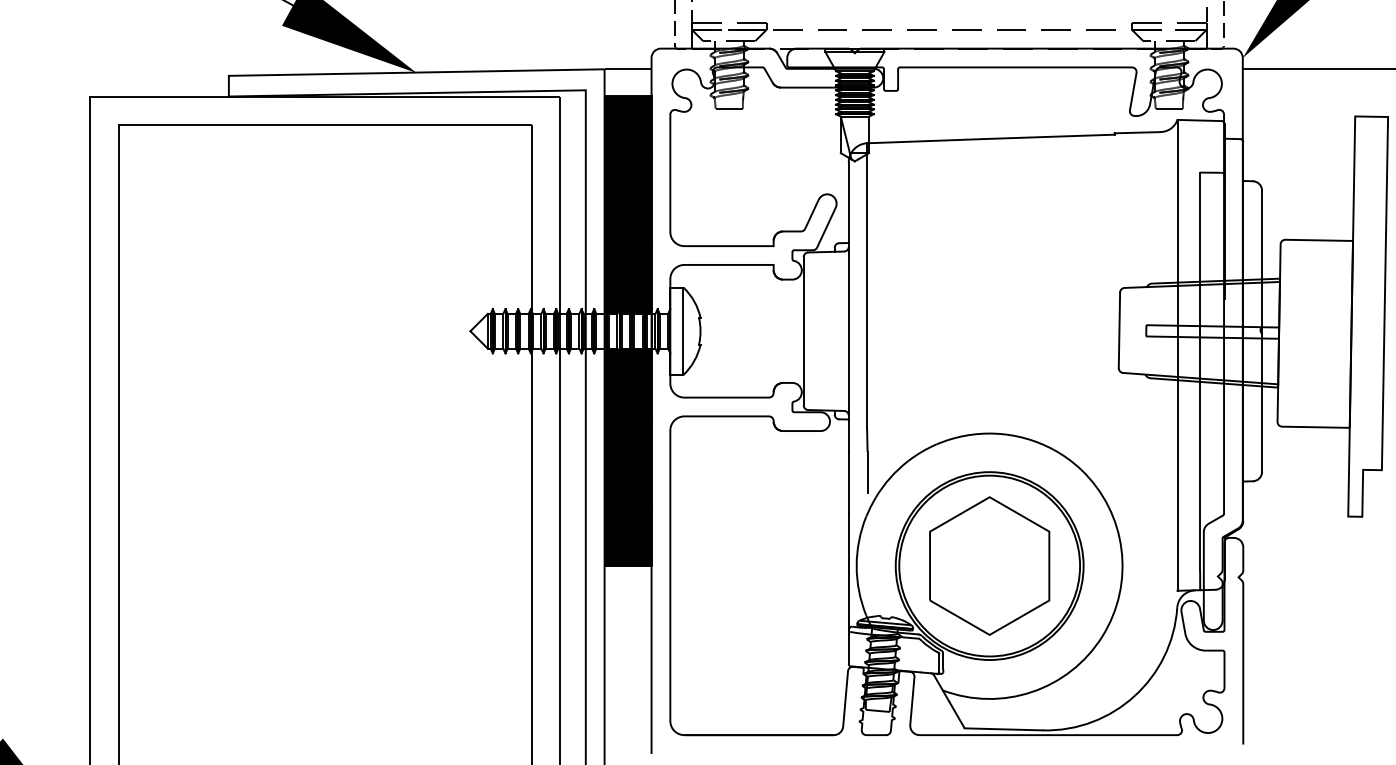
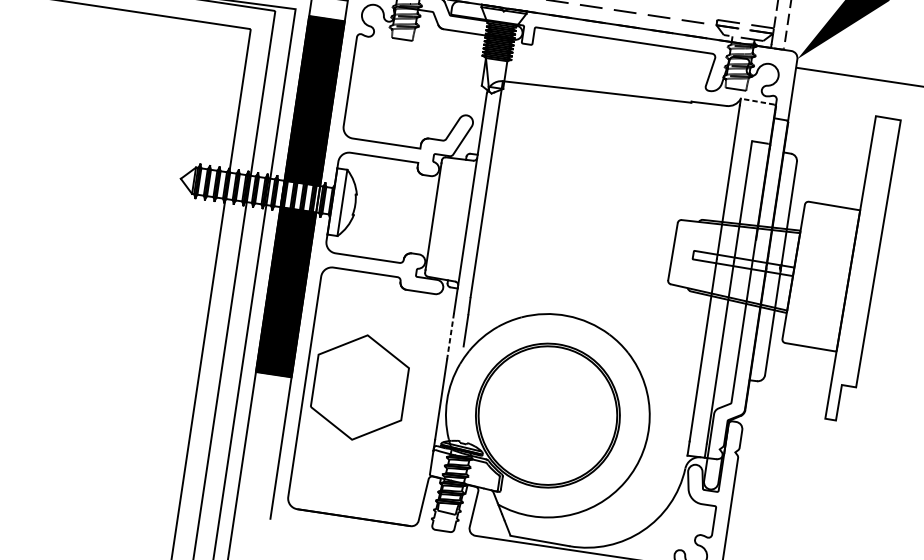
line: (1199, 120) -> (757, 101), solid -> dashed
line: (848, 482) -> (450, 336), solid -> dashed
part: (989, 565) -> (359, 387), moved

